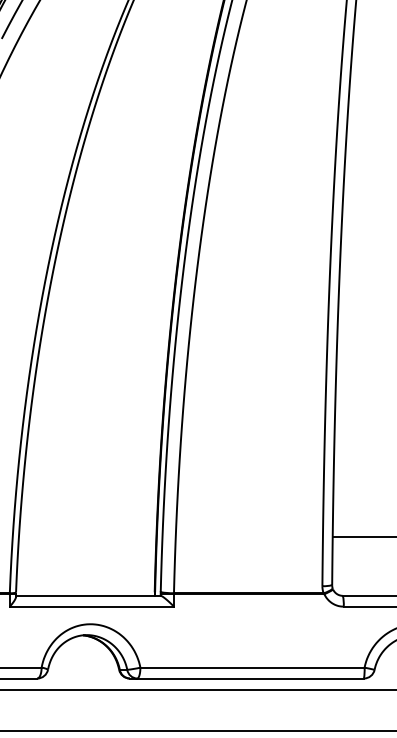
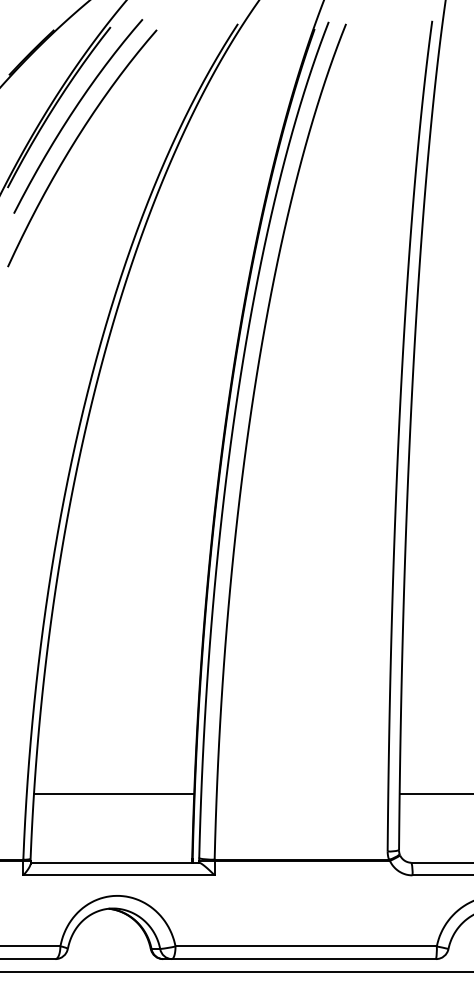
line: (87, 537) -> (113, 794), added

